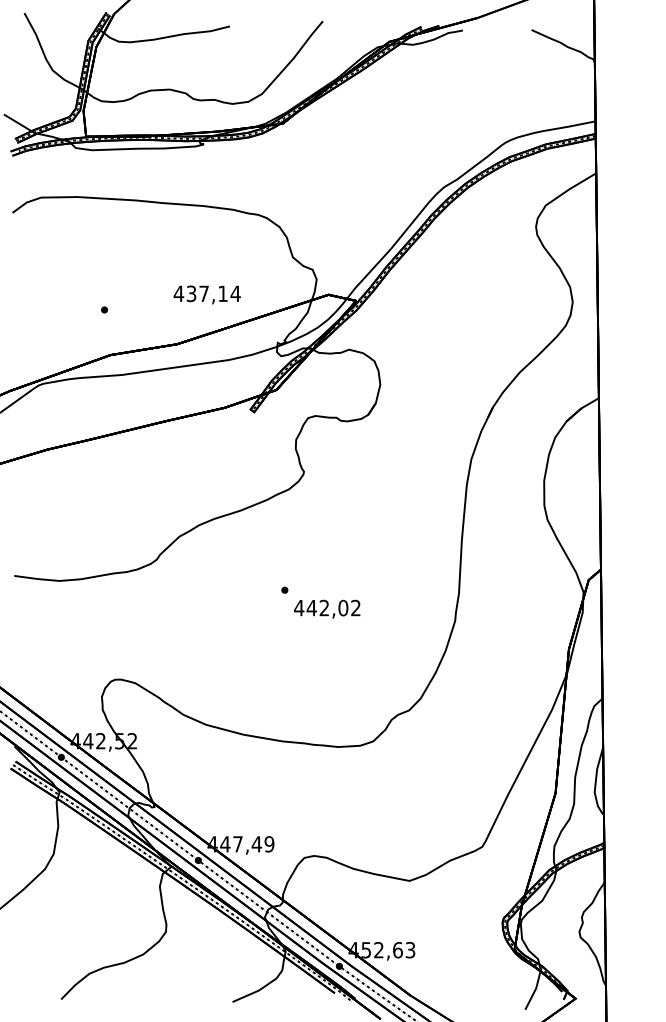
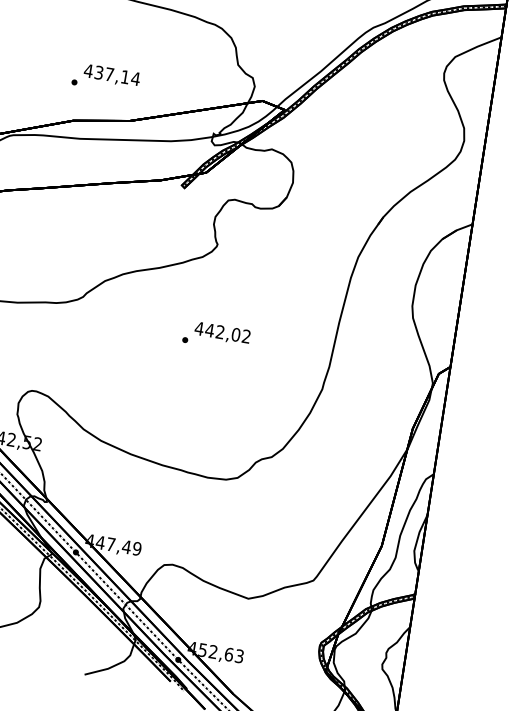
text: (206, 294) -> (111, 75), moved
text: (327, 608) -> (222, 332), moved

